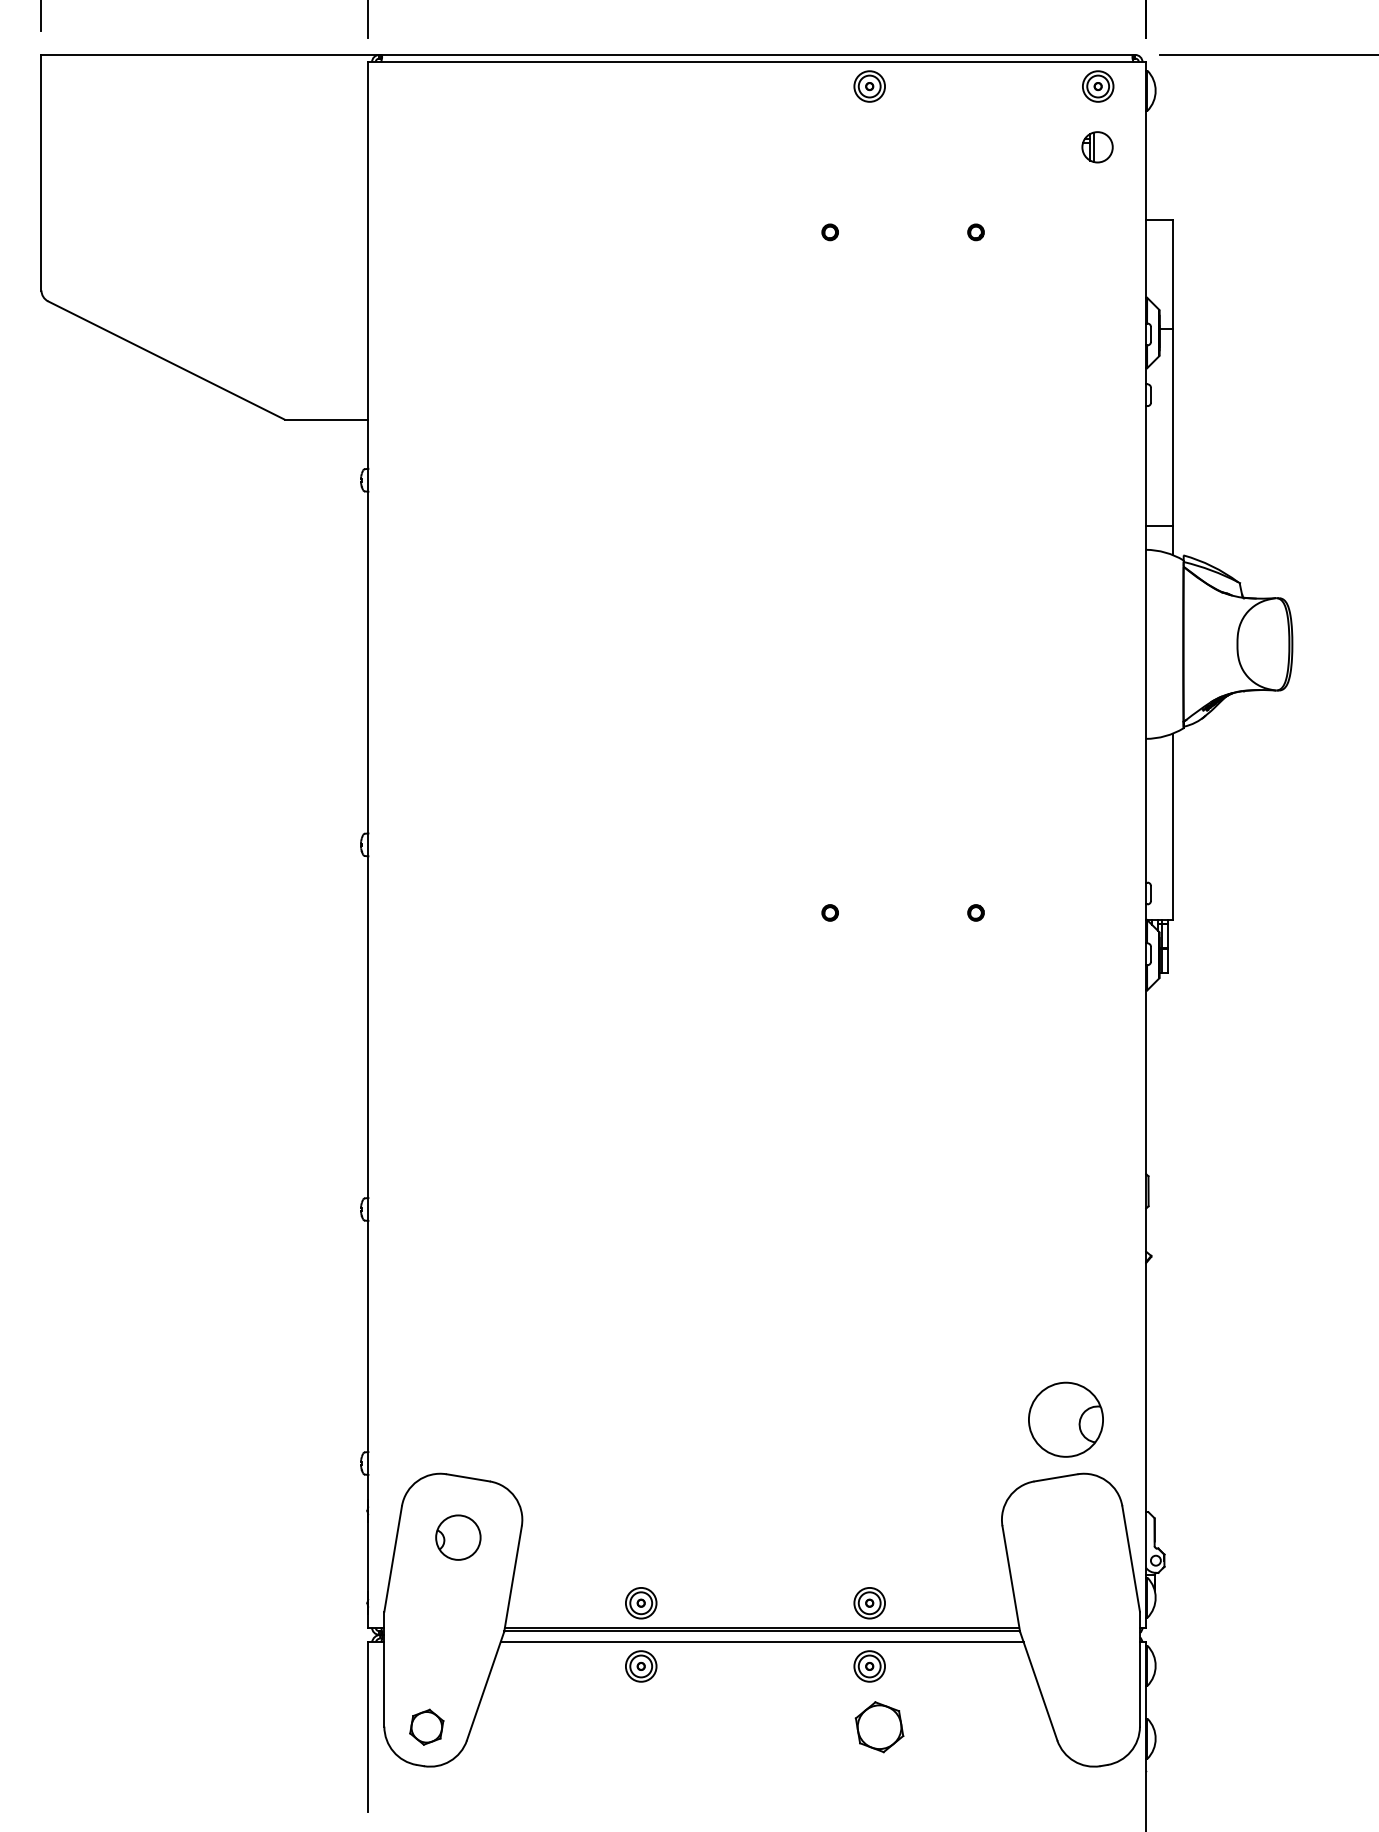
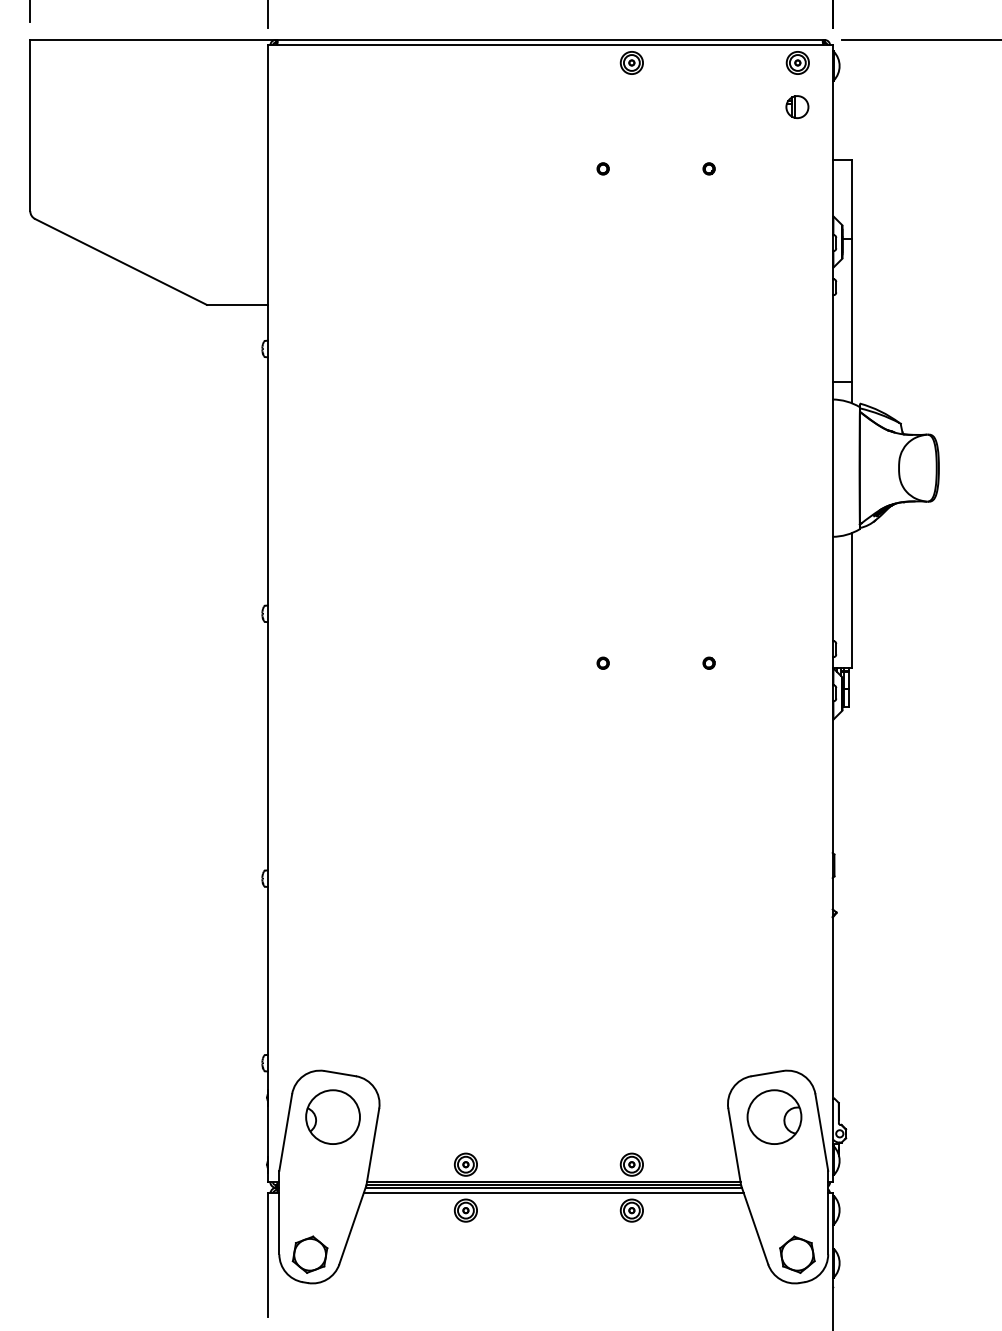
part: (1065, 1419) -> (774, 1116), moved
part: (458, 1537) -> (333, 1116), size x1.67
line: (762, 1634) -> (554, 1187), added
part: (426, 1727) -> (309, 1254), size x1.43
part: (879, 1727) -> (797, 1254), moved

